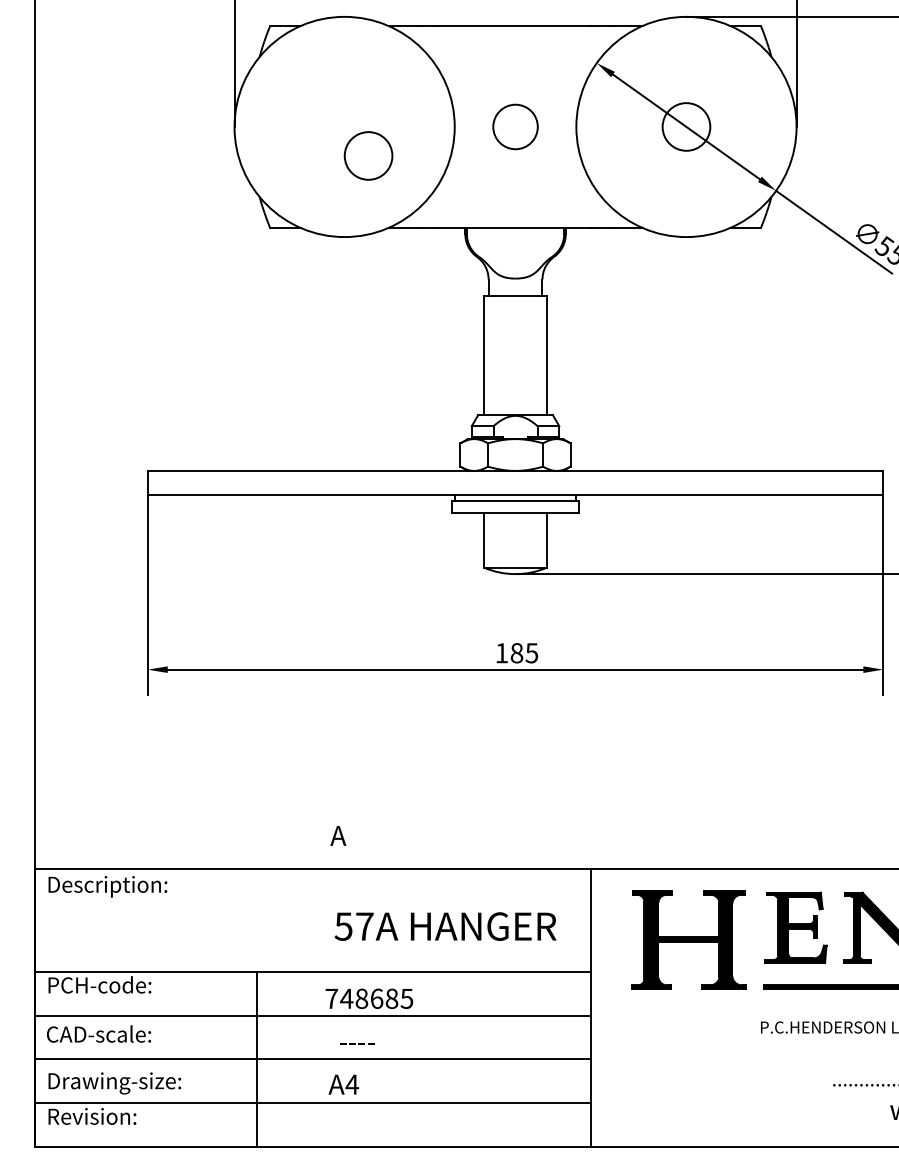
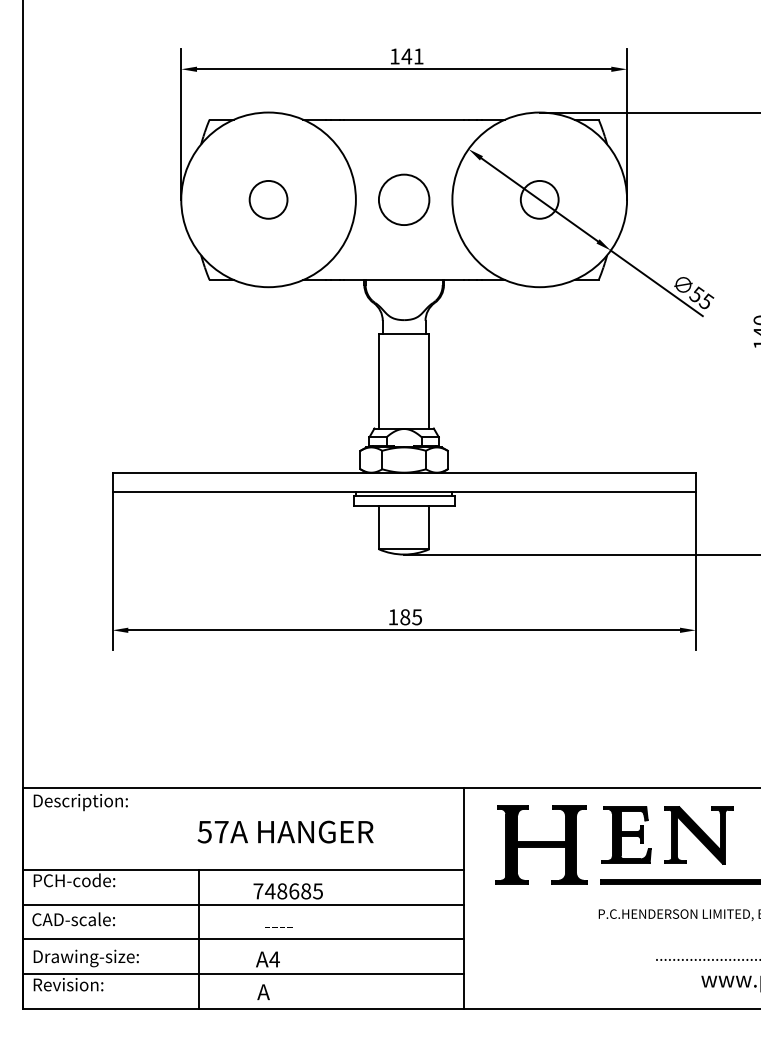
circle: (514, 126) -> (403, 199), size x1.43
circle: (368, 155) -> (268, 199), moved
text: (338, 835) -> (263, 991), moved
text: (445, 925) -> (285, 831), moved

